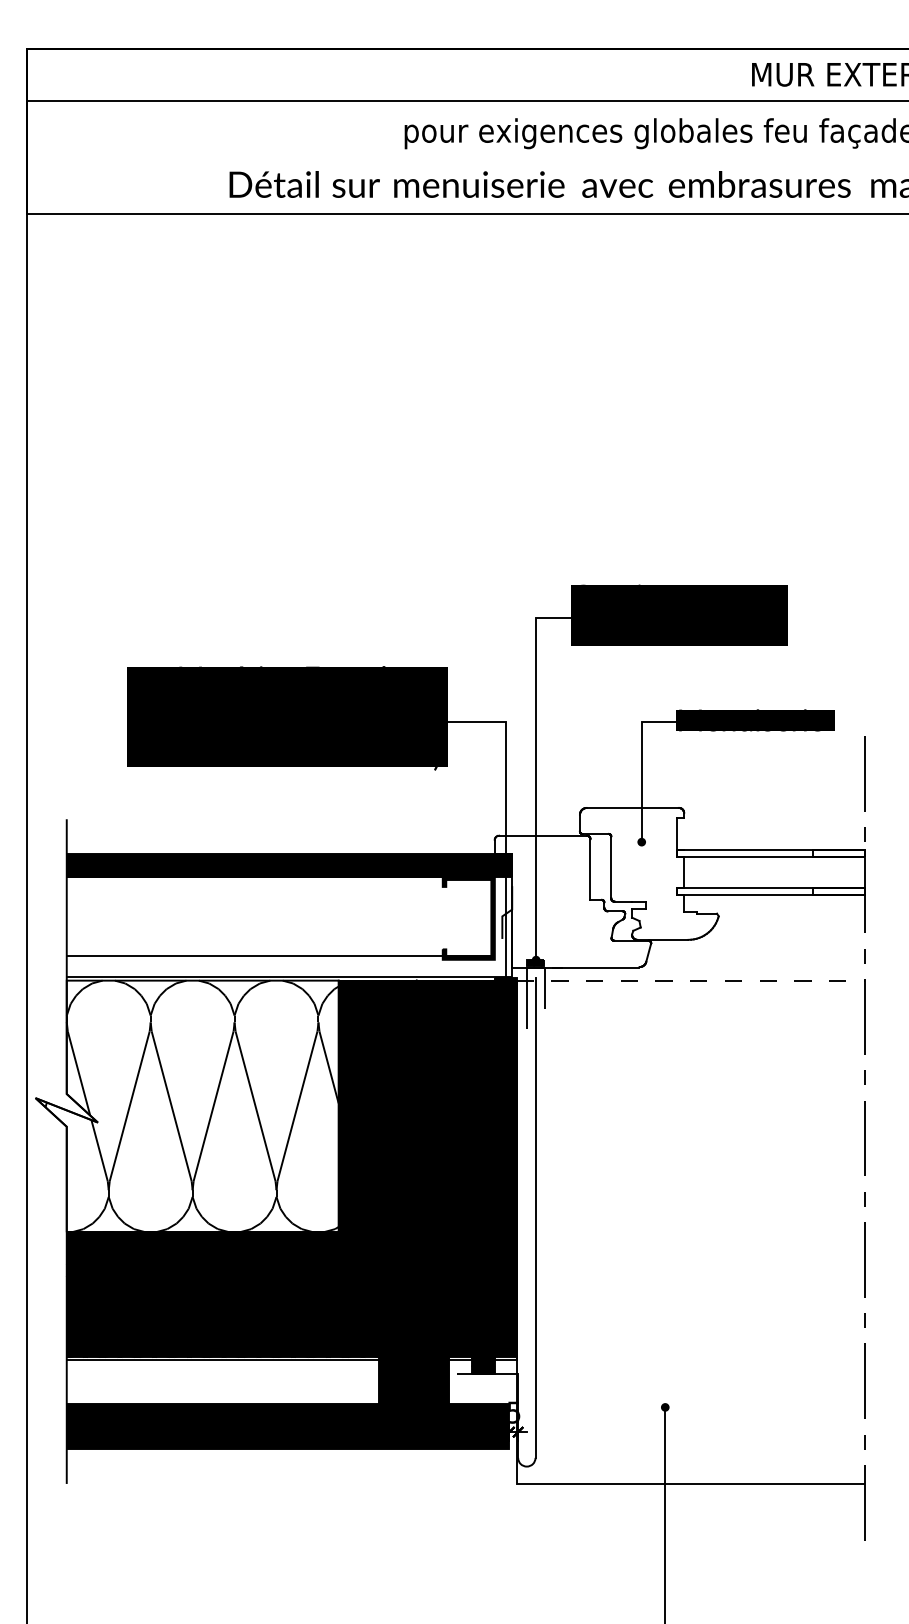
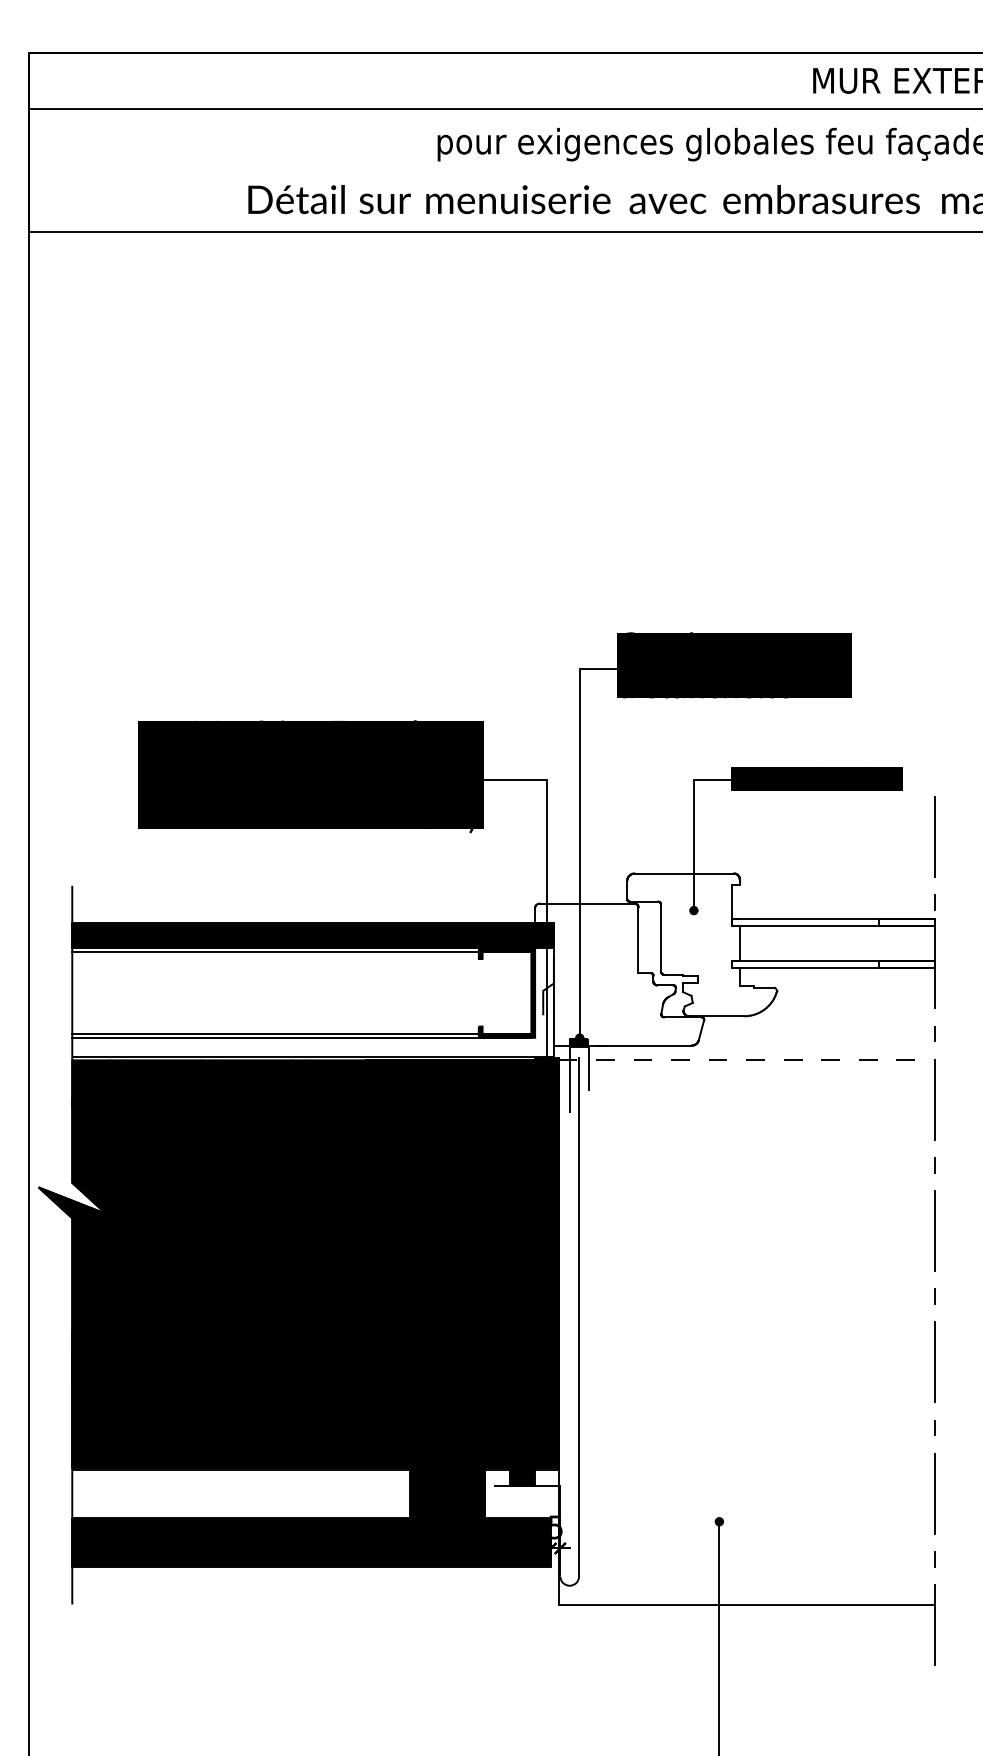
line: (278, 879) -> (301, 951), added
line: (278, 959) -> (301, 1037), added
fill: (187, 1106) -> (202, 1196), added

